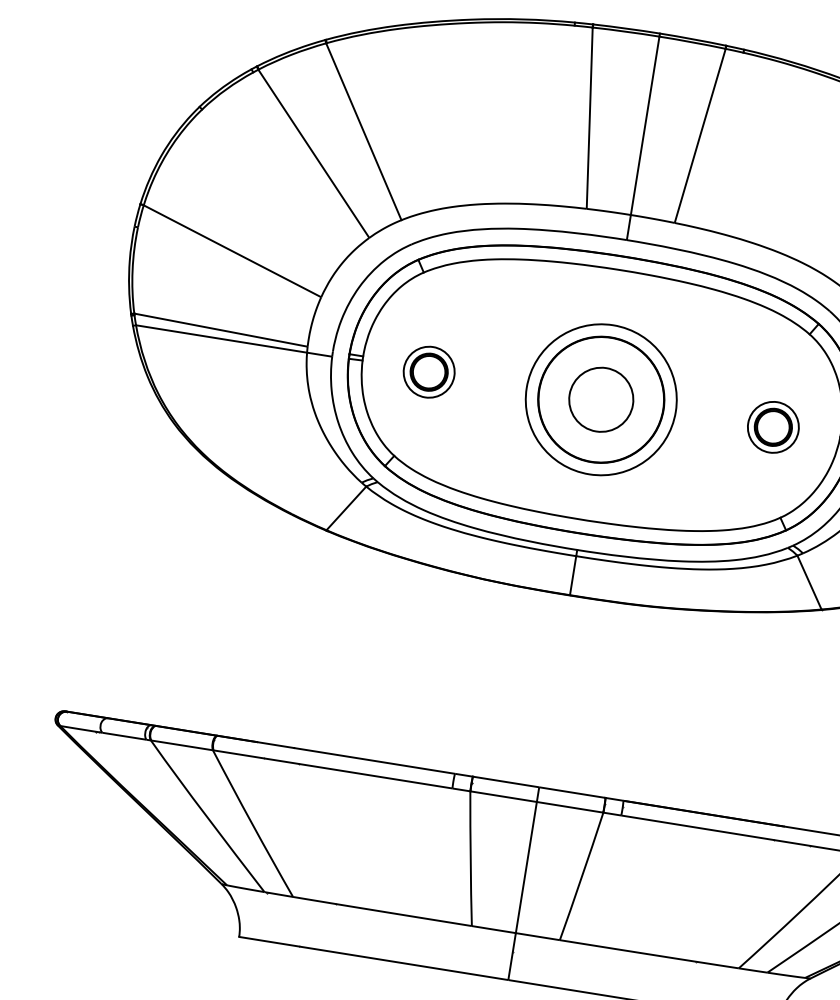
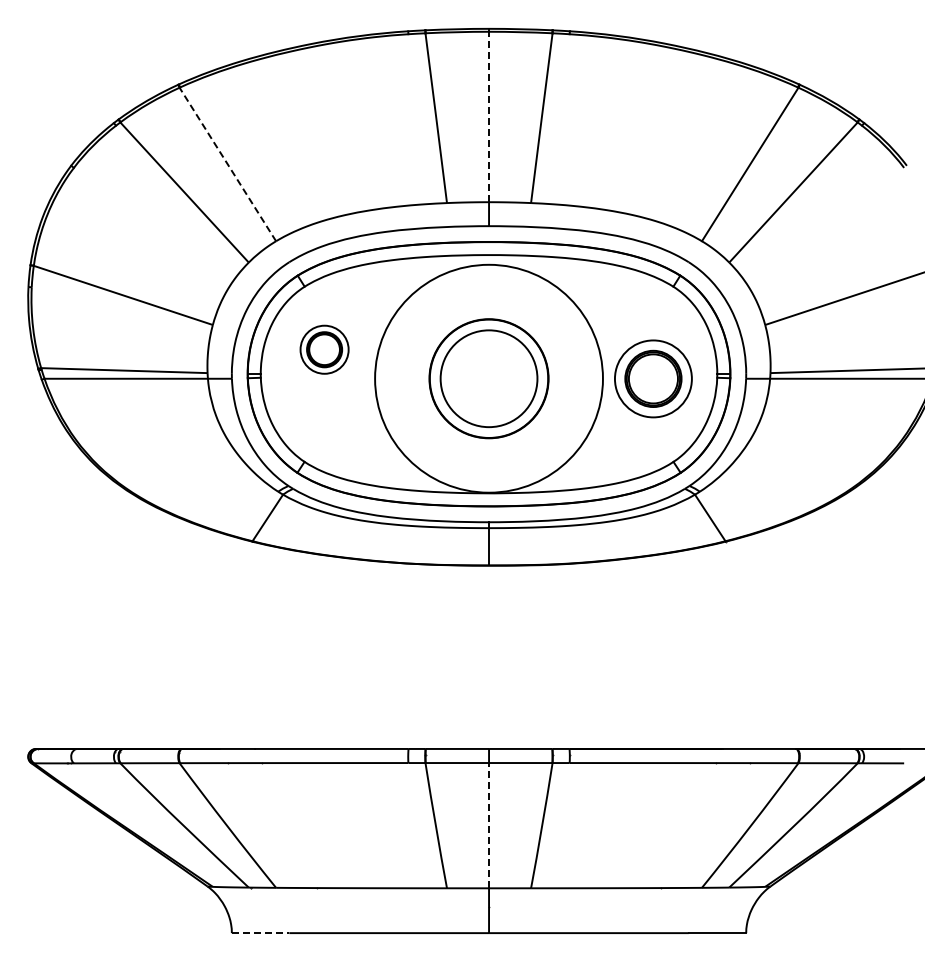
line: (645, 125) -> (489, 116), solid -> dashed
line: (363, 131) -> (227, 164), solid -> dashed
part: (429, 371) -> (324, 349), moved
circle: (600, 399) -> (488, 378), size x1.6
circle: (600, 399) -> (488, 378), size x1.6
part: (773, 427) -> (653, 378), size x1.6
line: (526, 867) -> (489, 825), solid -> dashed
line: (269, 942) -> (260, 933), solid -> dashed

